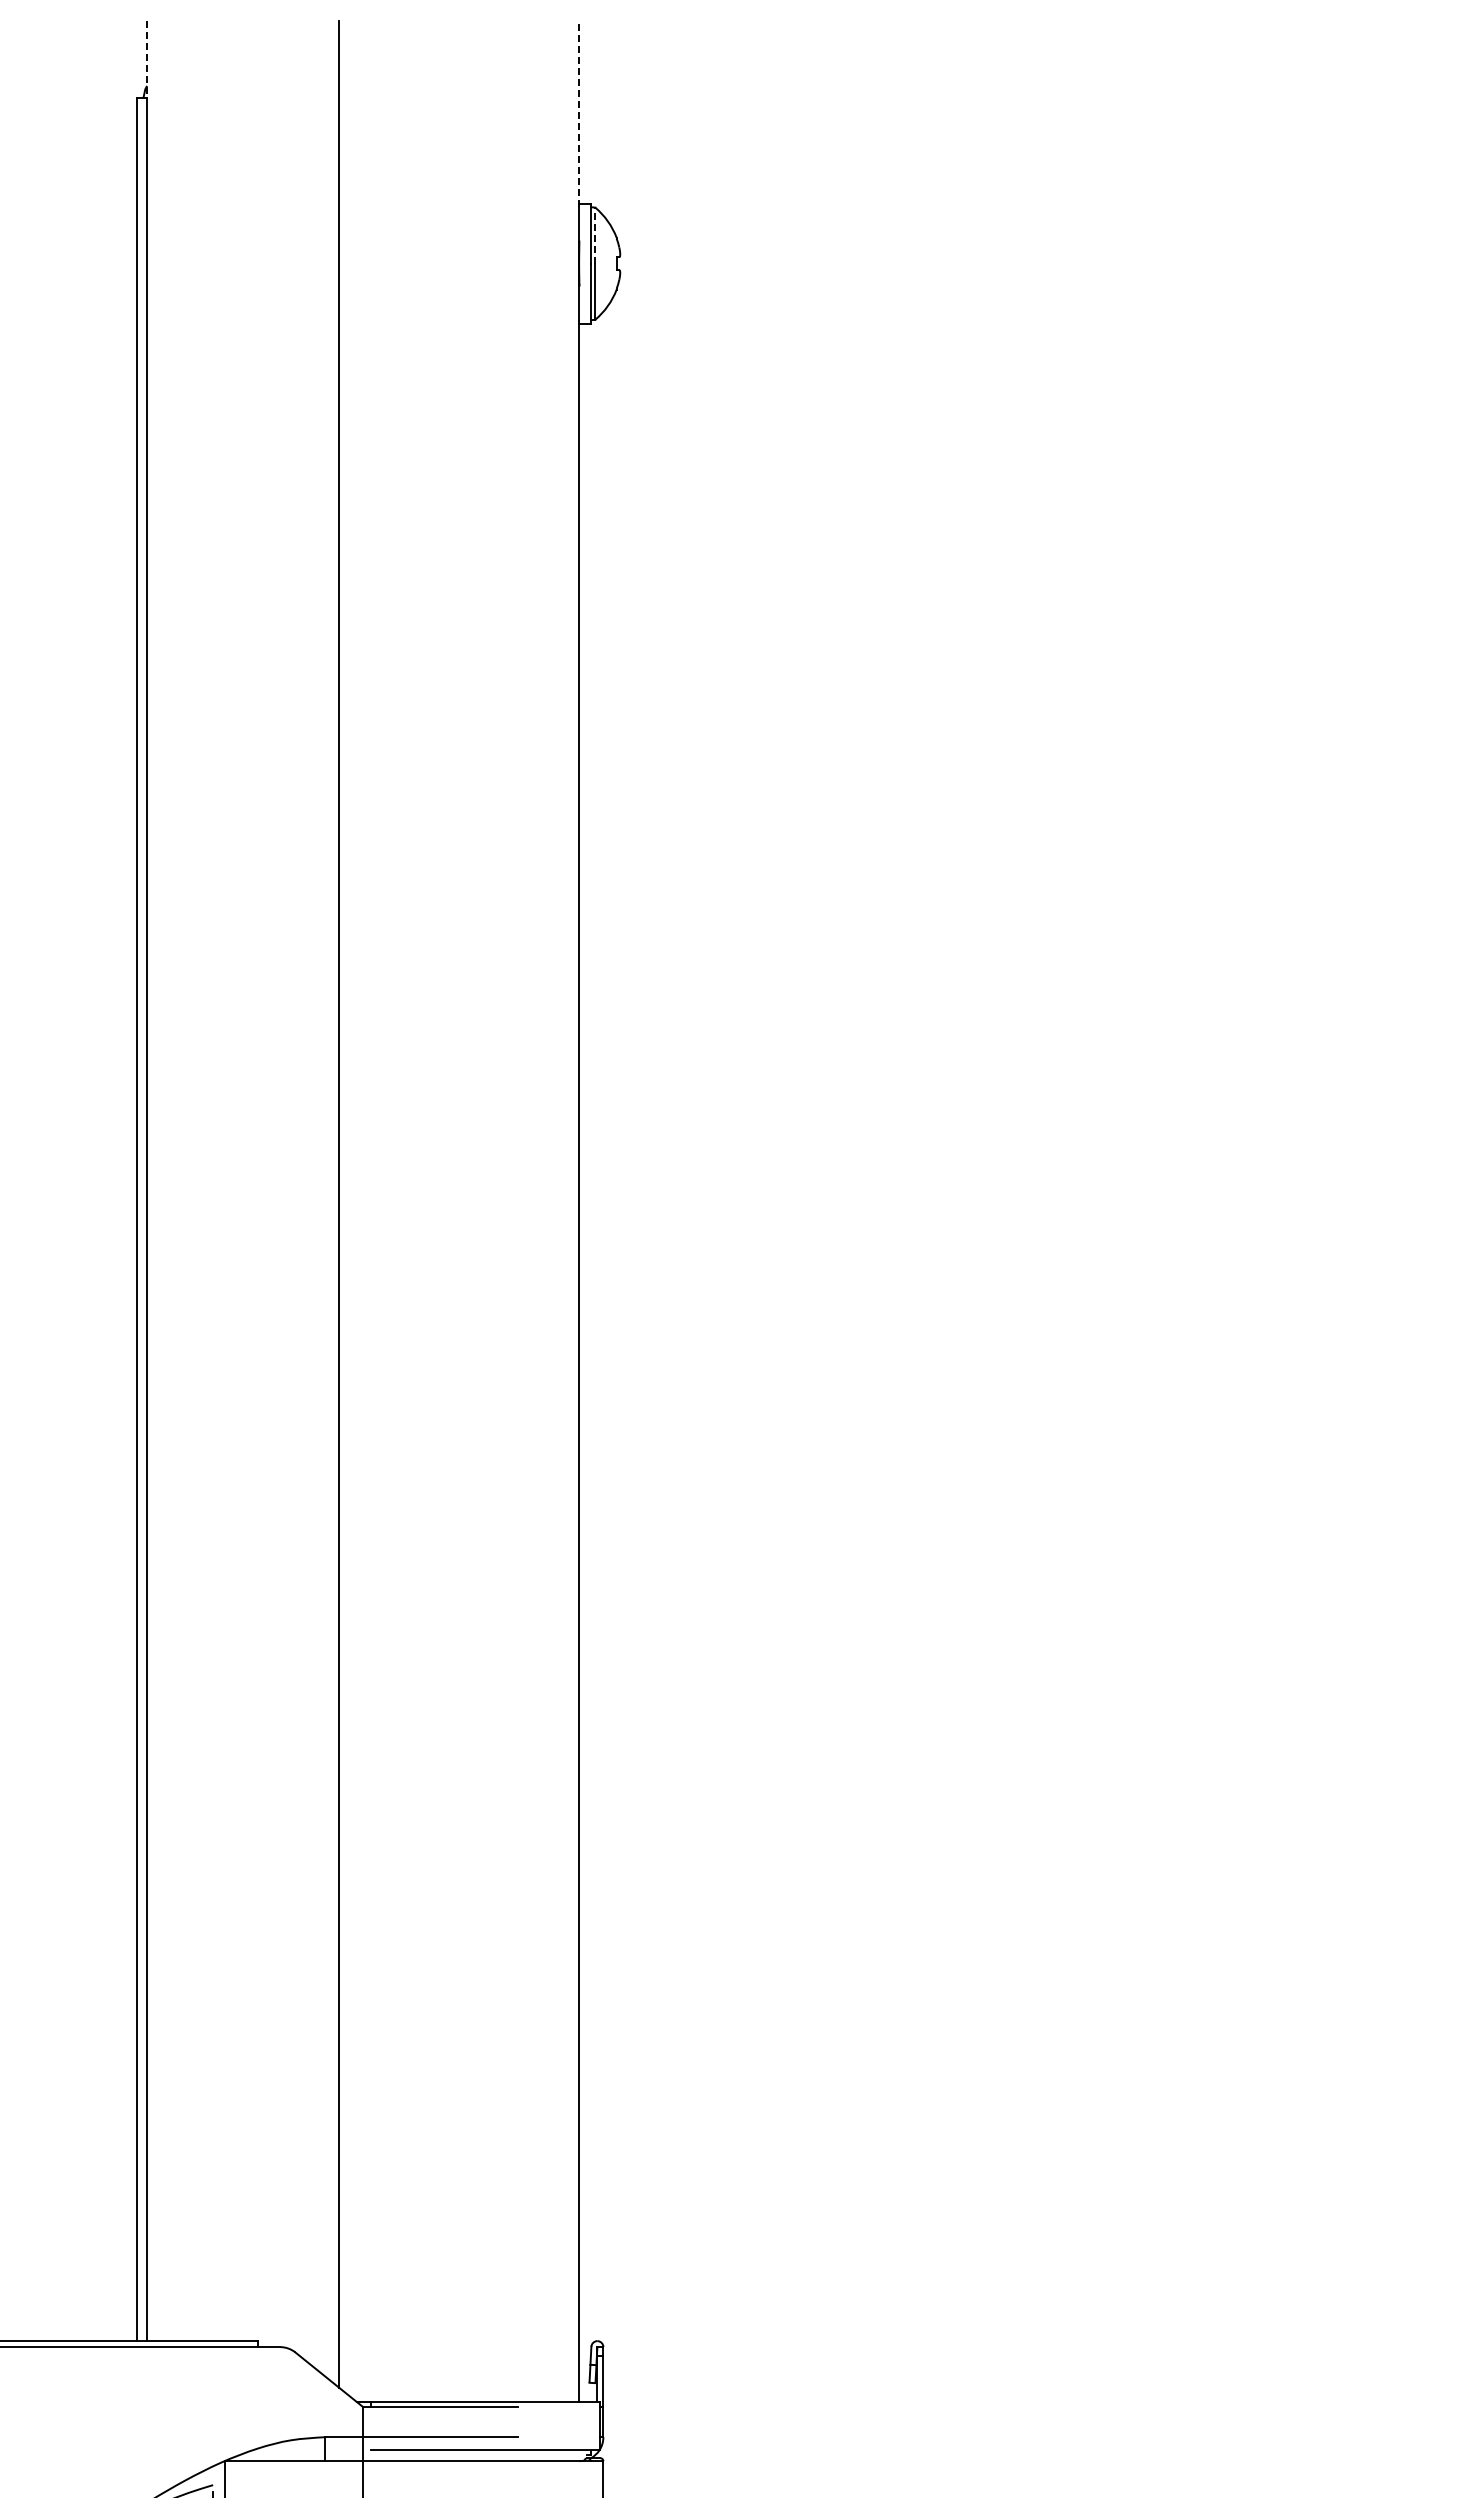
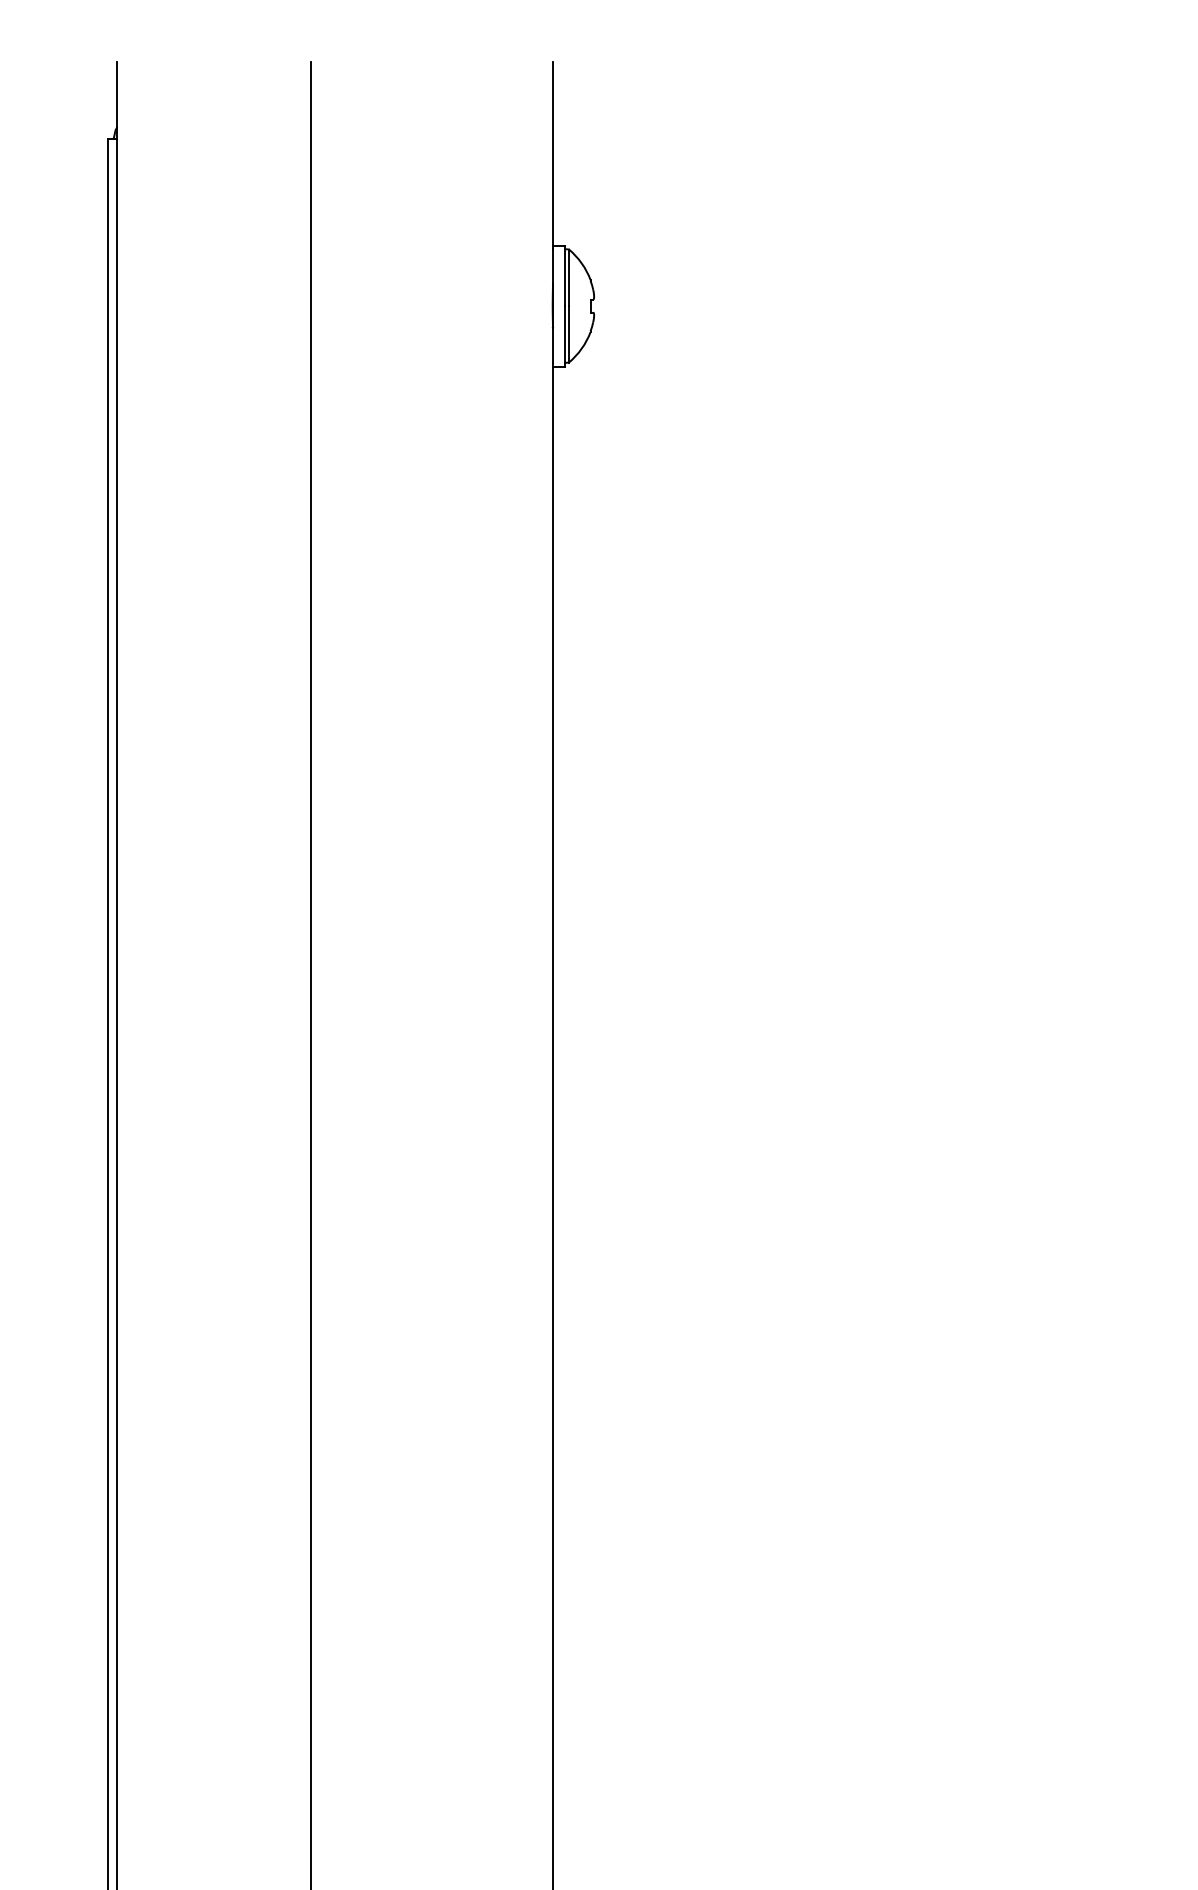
line: (147, 60) -> (117, 101), dashed -> solid
line: (579, 113) -> (553, 154), dashed -> solid
line: (595, 235) -> (569, 277), dashed -> solid

